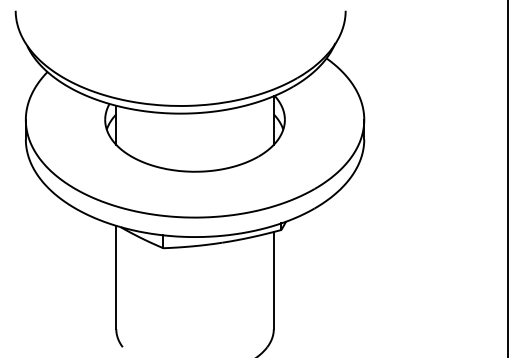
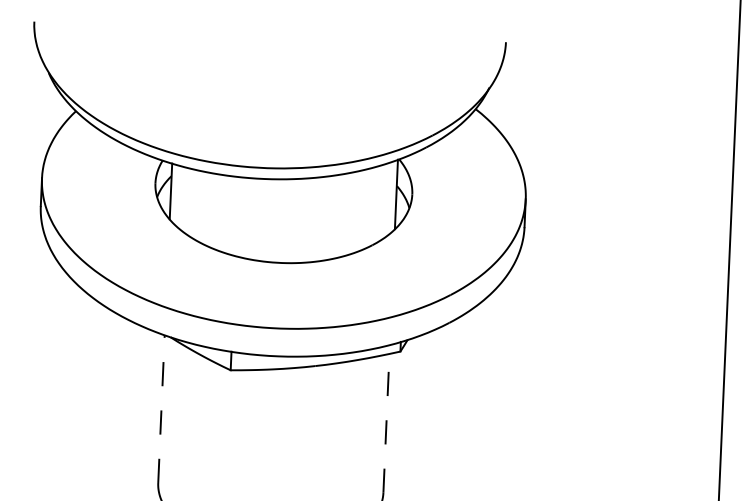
line: (116, 277) -> (161, 409), solid -> dashed
line: (273, 280) -> (385, 423), solid -> dashed

